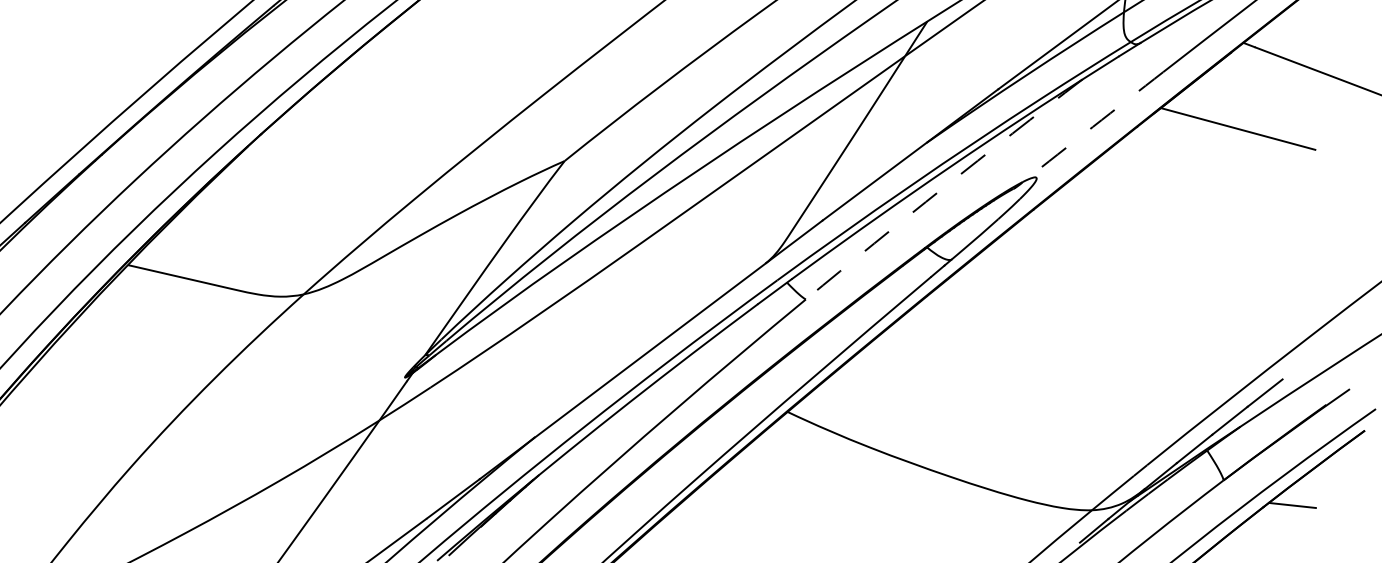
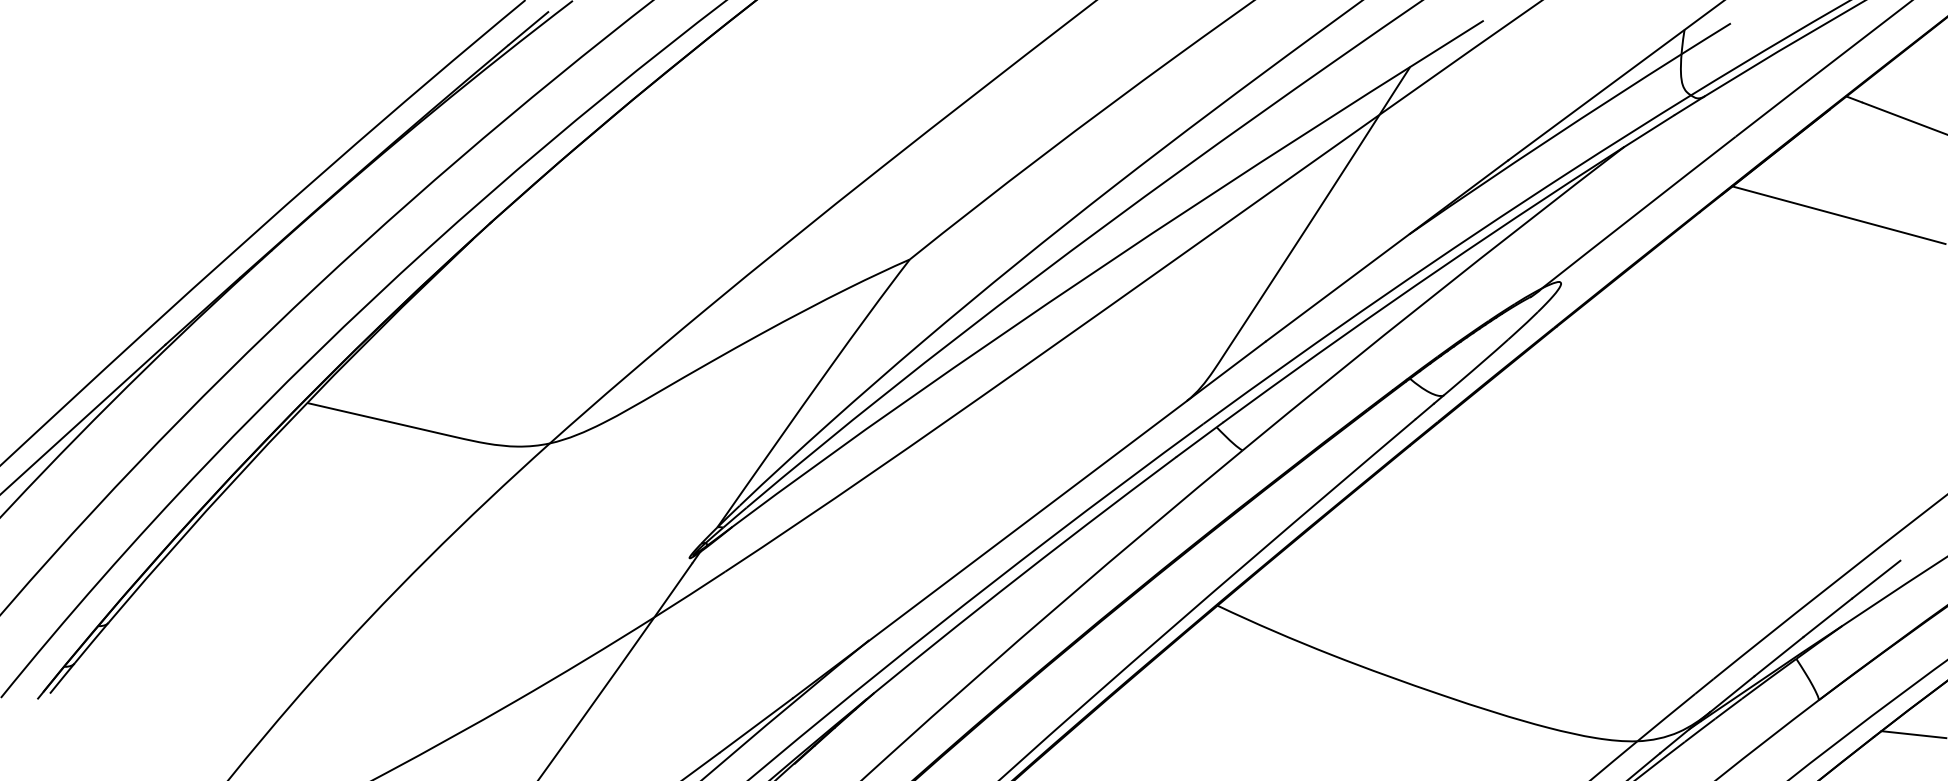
arc: (1092, 127) -> (1638, 212), dashed -> solid
arc: (943, 187) -> (1432, 296), dashed -> solid

